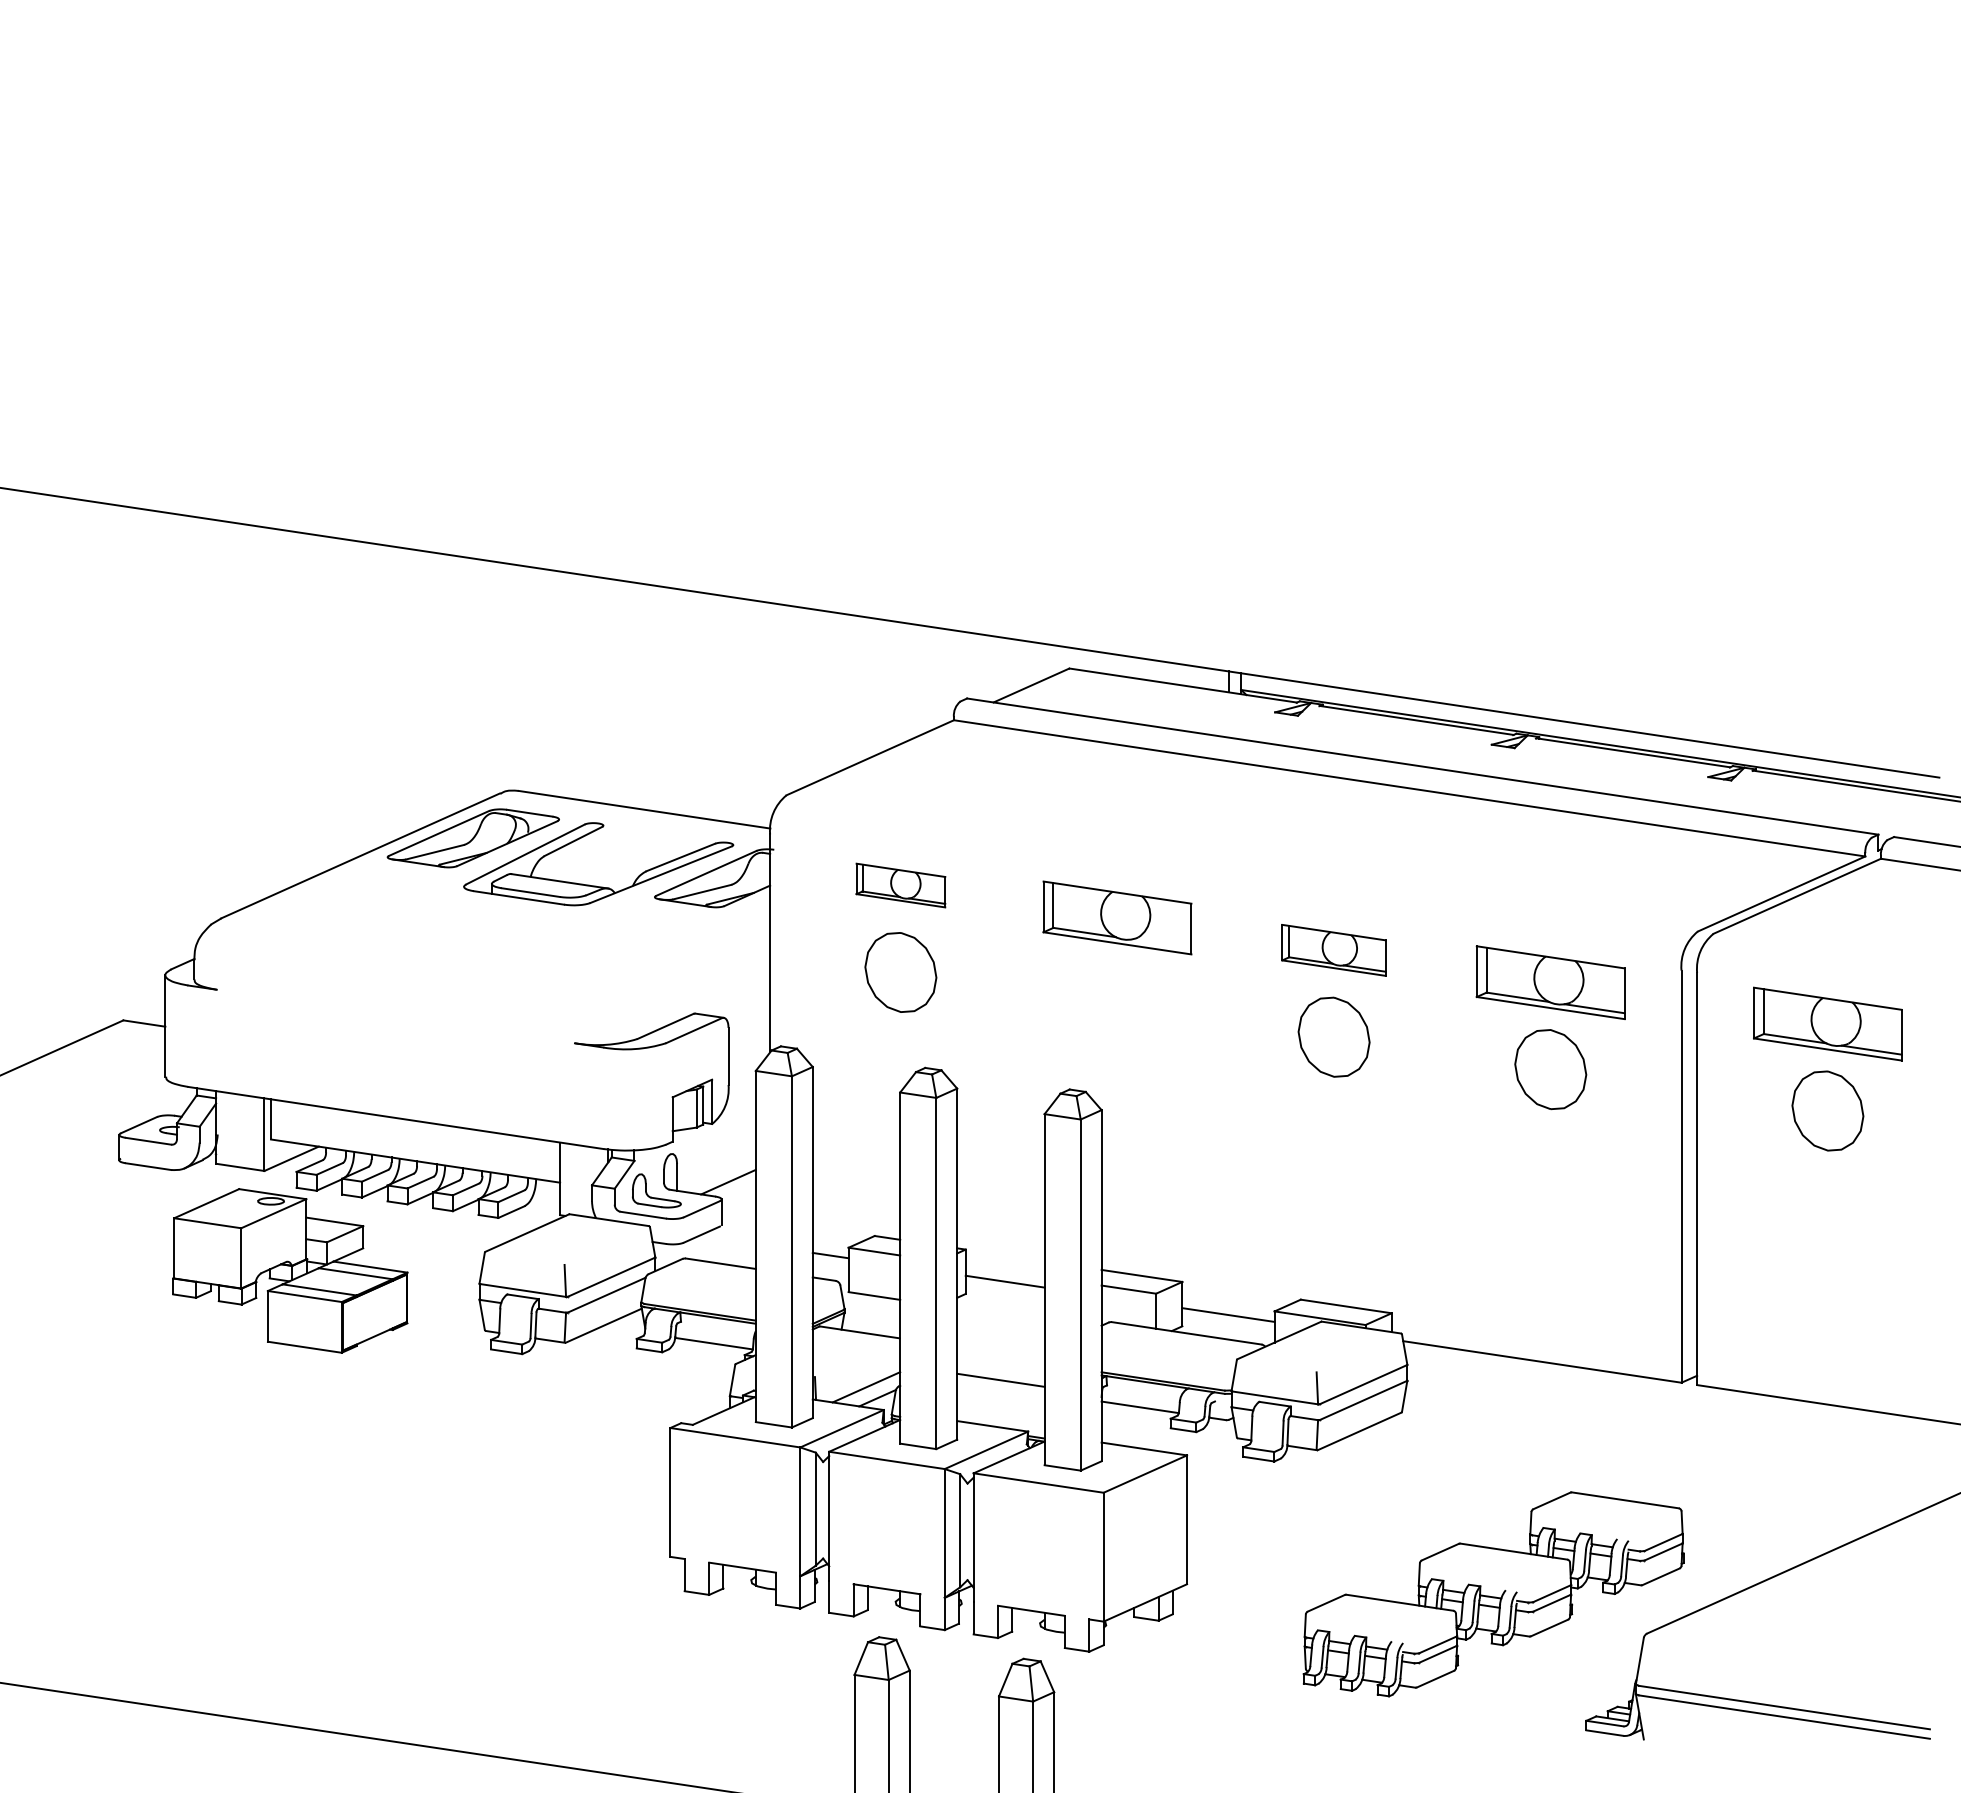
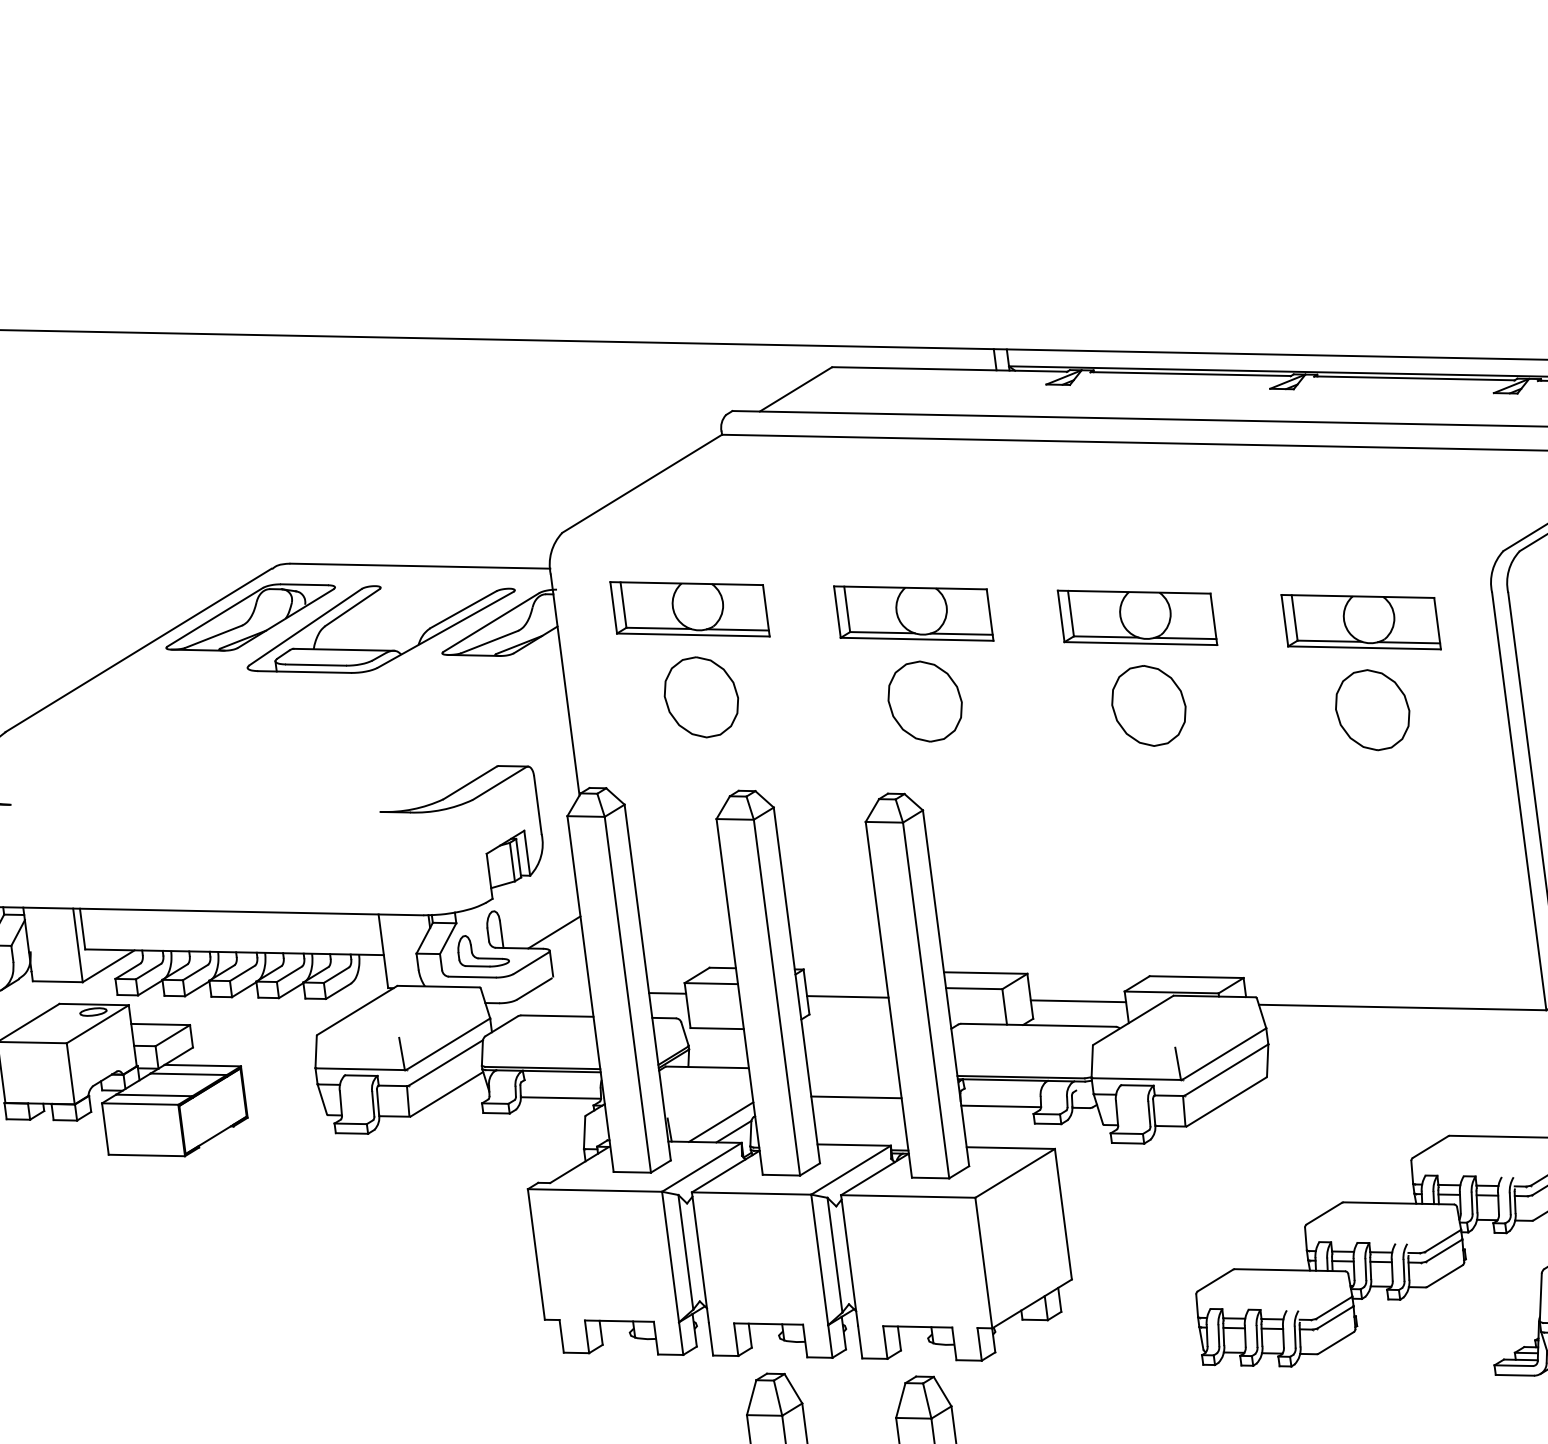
part: (900, 885) -> (689, 609), size x1.67
line: (1161, 943) -> (961, 633), added
part: (1333, 950) -> (1136, 618), size x1.43
part: (1117, 1004) -> (925, 701), added

